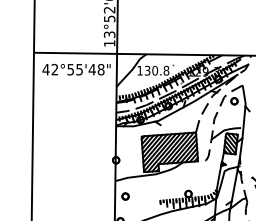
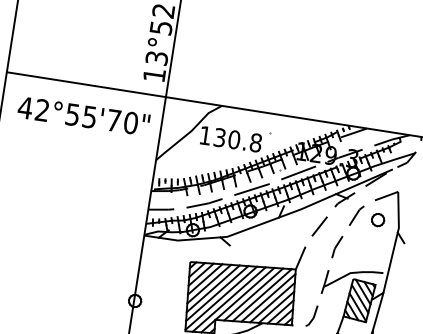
text: (96, 69) -> (122, 121), 42°55'48" -> 42°55'70"

